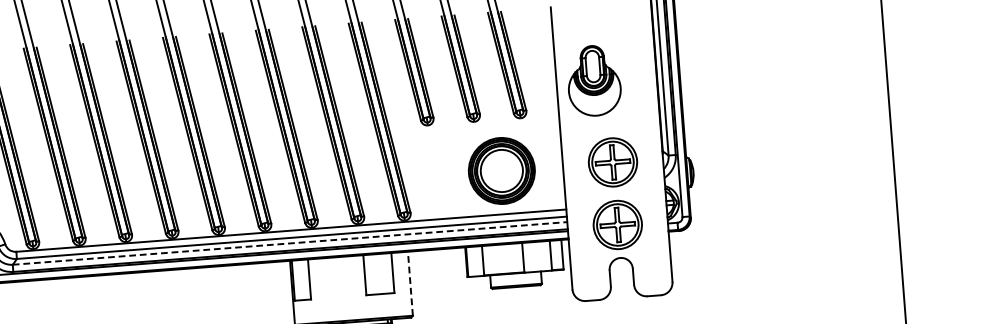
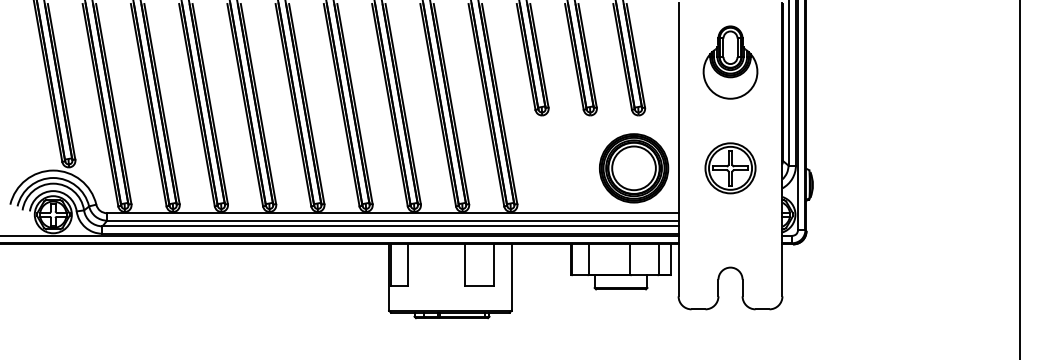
part: (594, 80) -> (730, 62), moved
part: (502, 171) -> (634, 168), moved
part: (617, 225) -> (730, 233), removed
line: (291, 243) -> (391, 226), dashed -> solid
line: (410, 283) -> (511, 277), dashed -> solid

